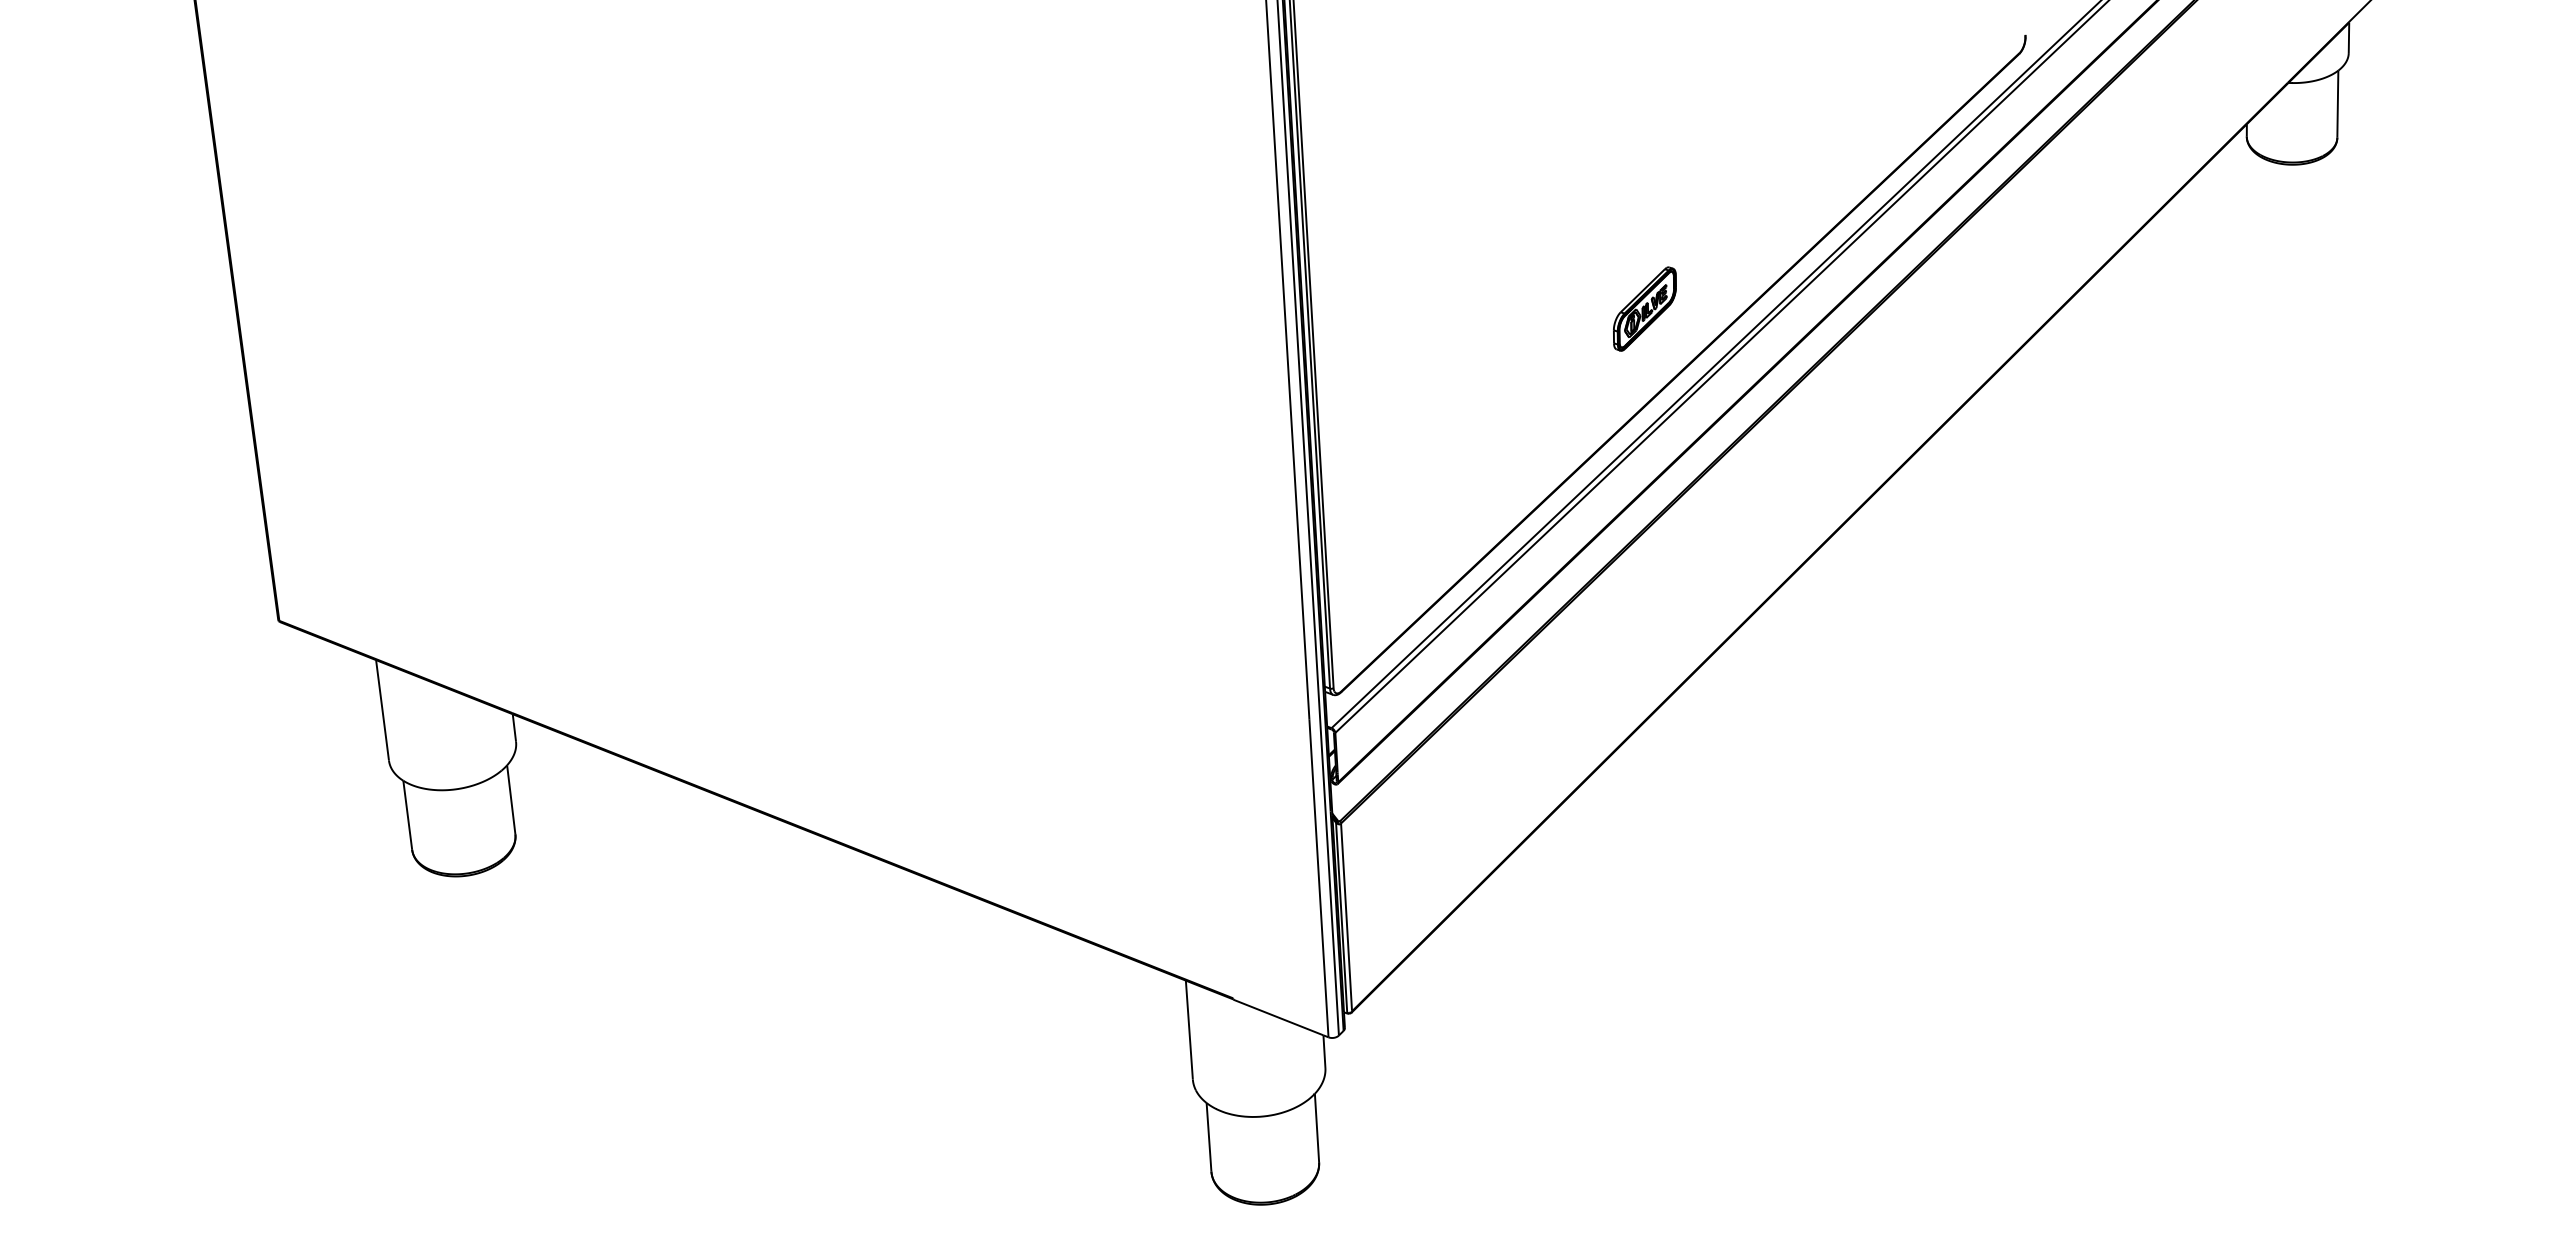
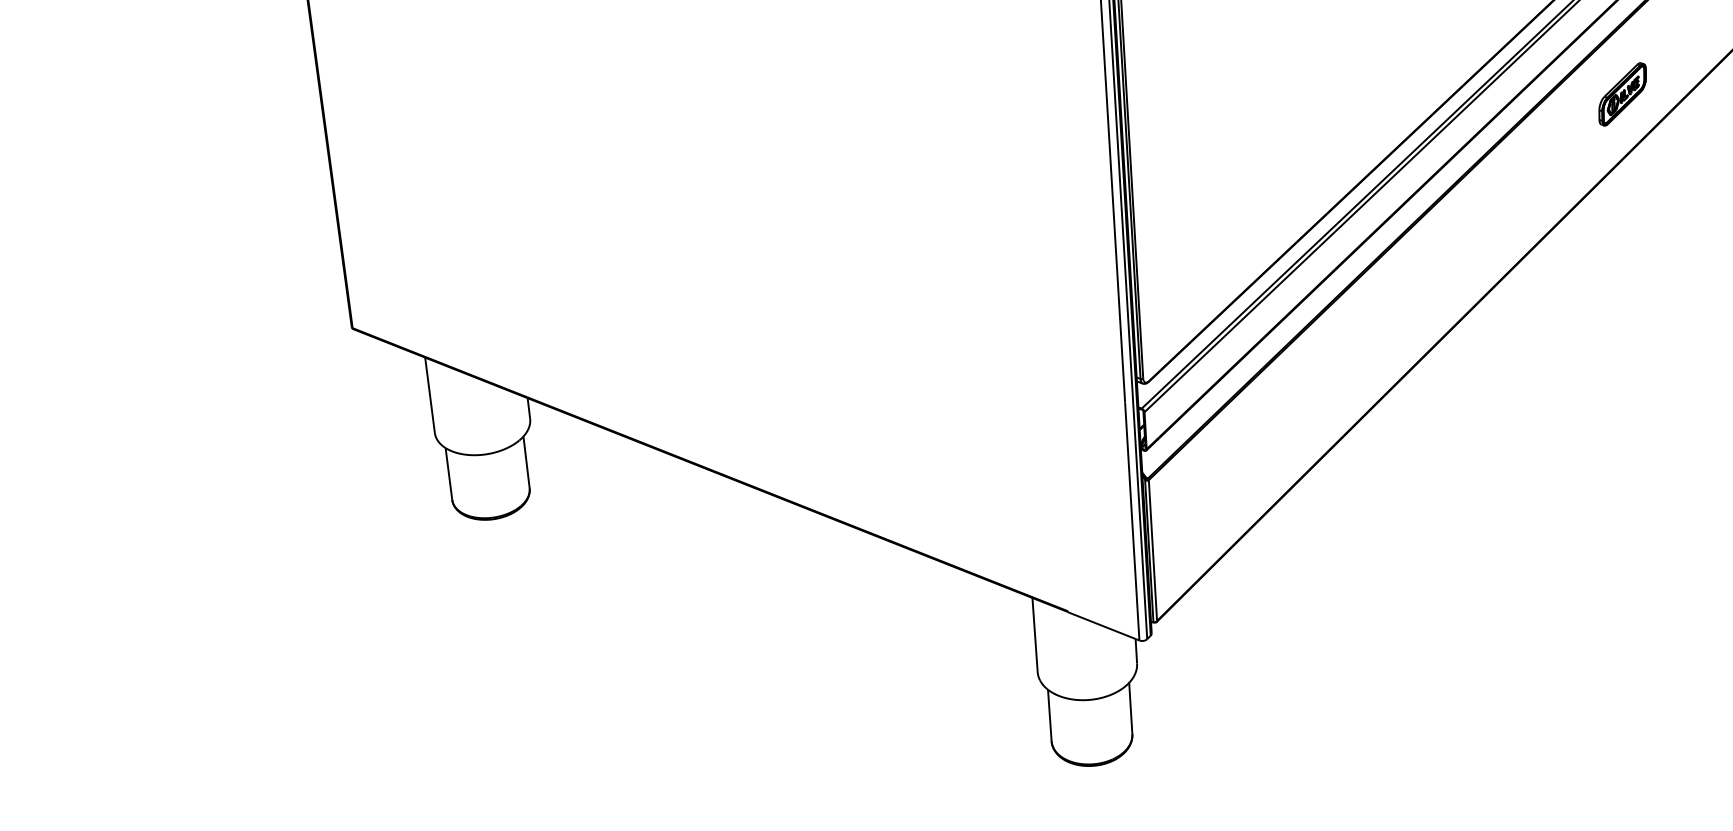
part: (1644, 308) -> (1622, 93), moved

